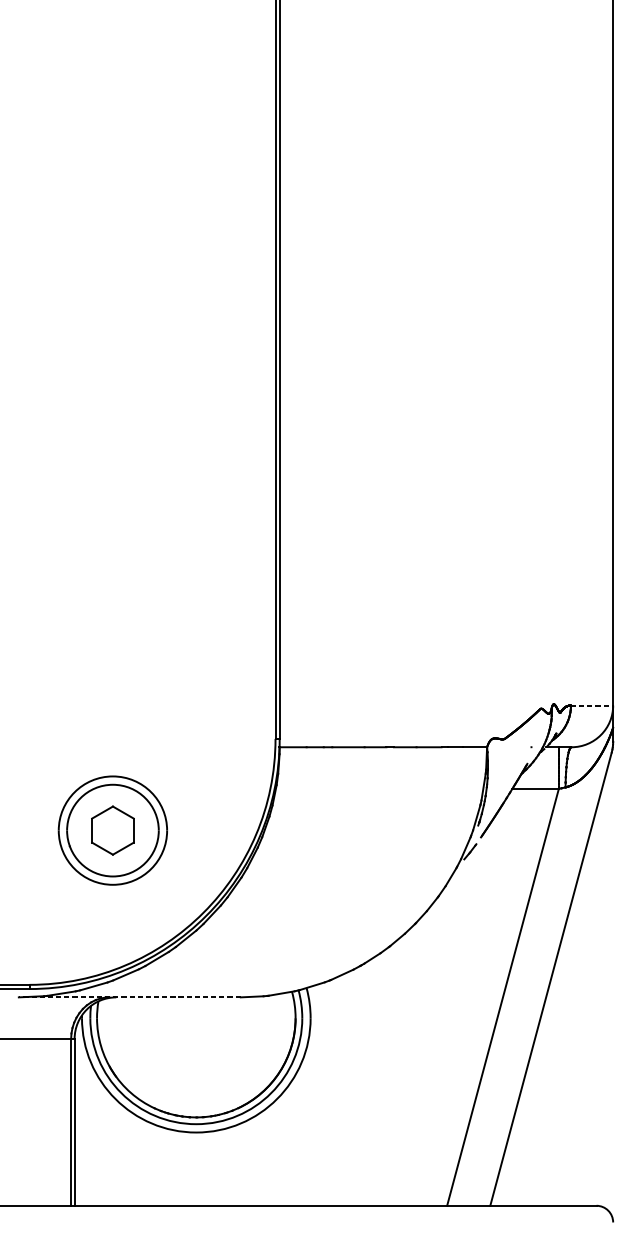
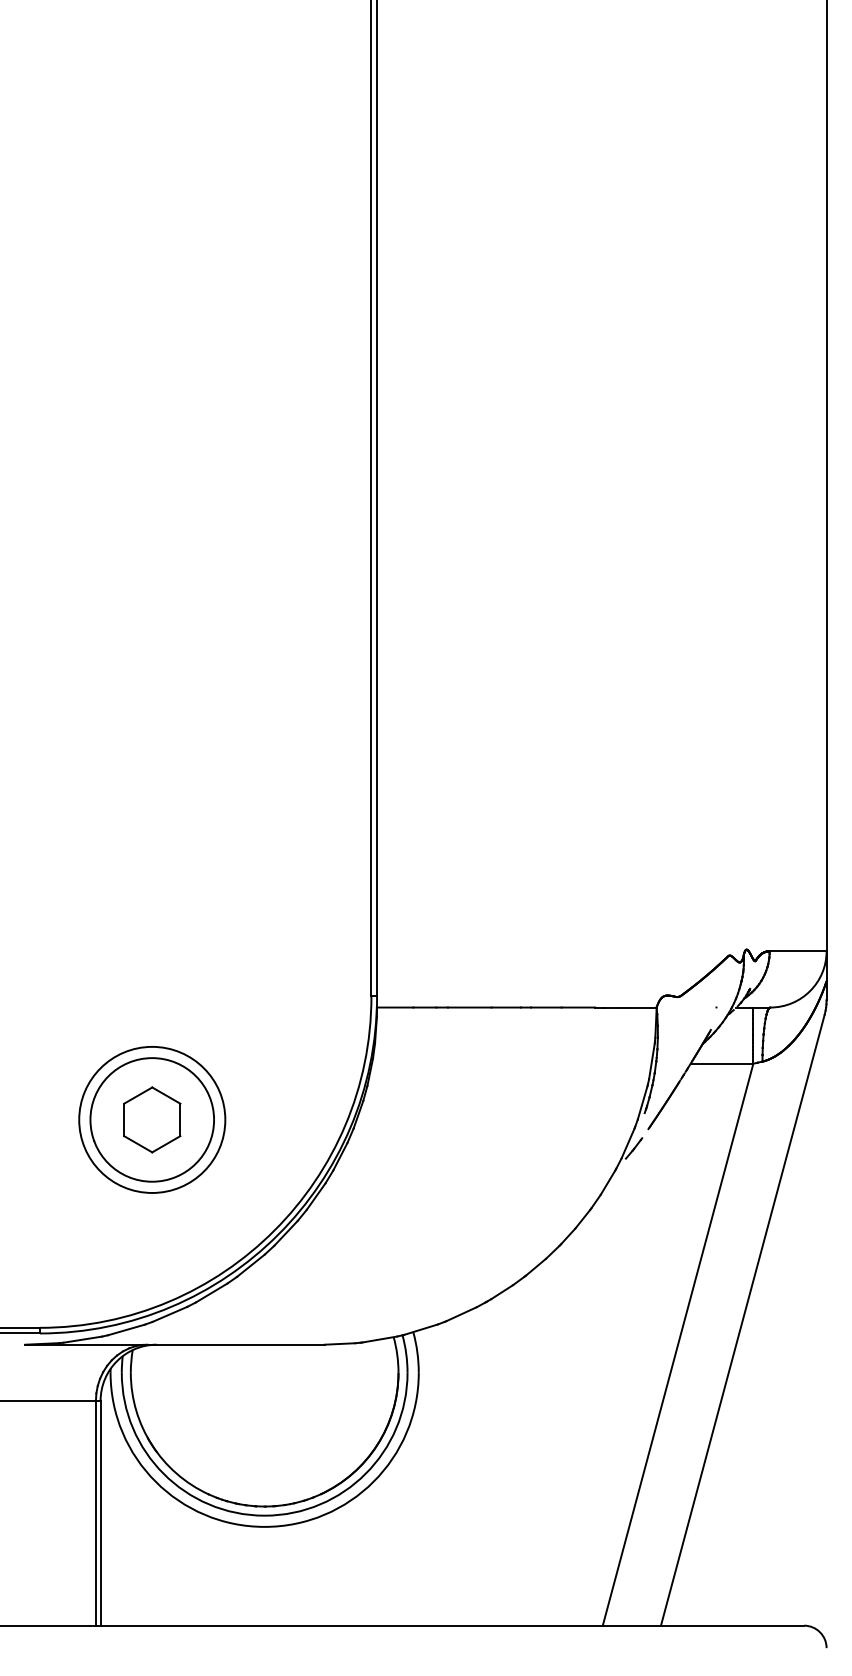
line: (592, 705) -> (798, 951), dashed -> solid
line: (130, 997) -> (175, 1344), dashed -> solid

